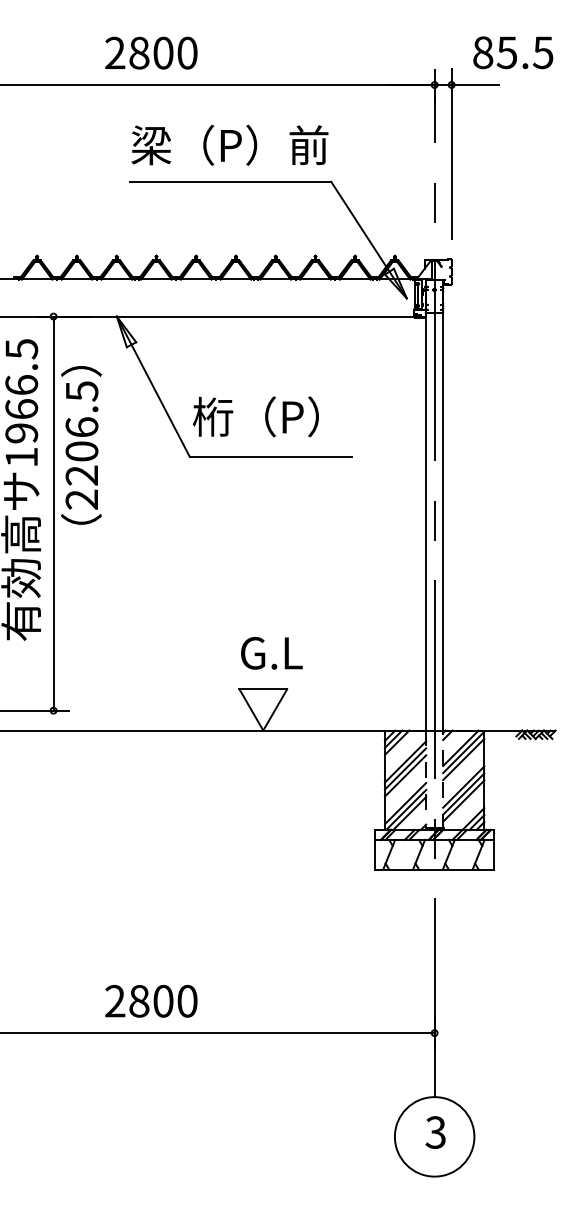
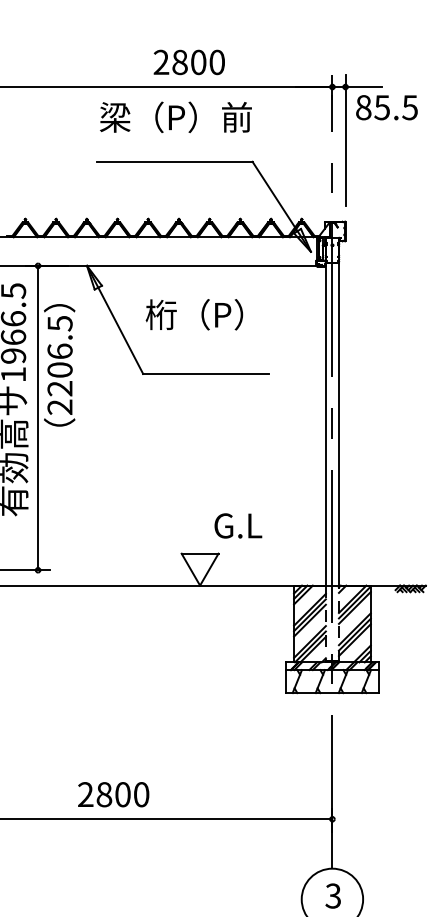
text: (151, 52) -> (189, 61), moved
text: (513, 52) -> (387, 107), moved
text: (229, 144) -> (175, 116), moved
text: (255, 416) -> (194, 314), moved
text: (271, 653) -> (238, 526), moved

